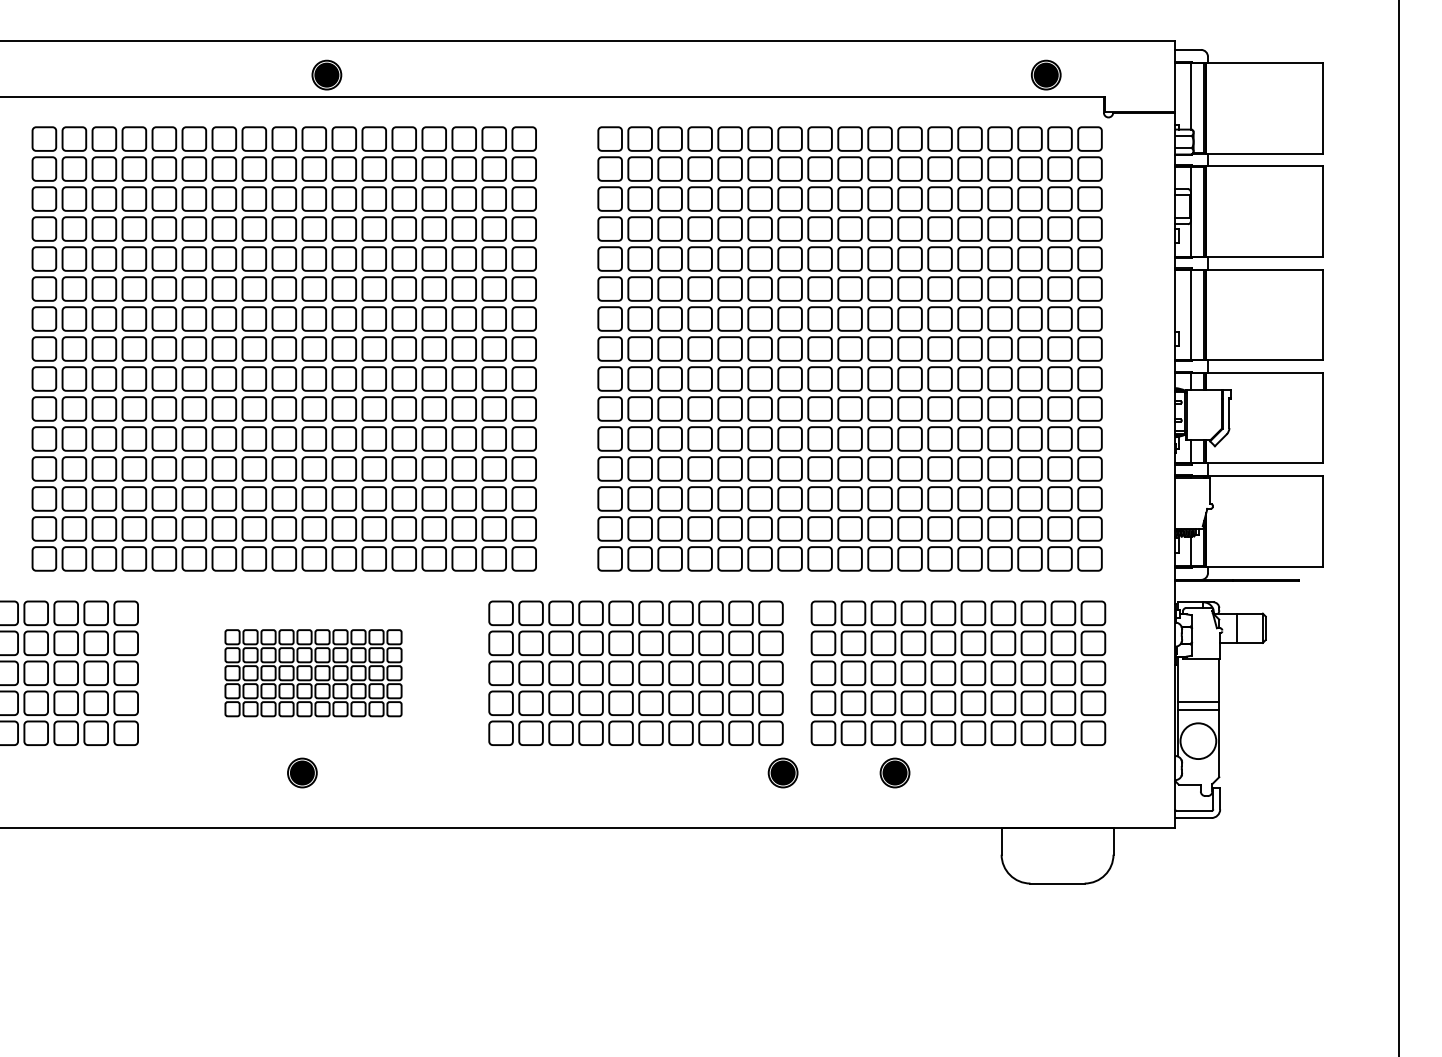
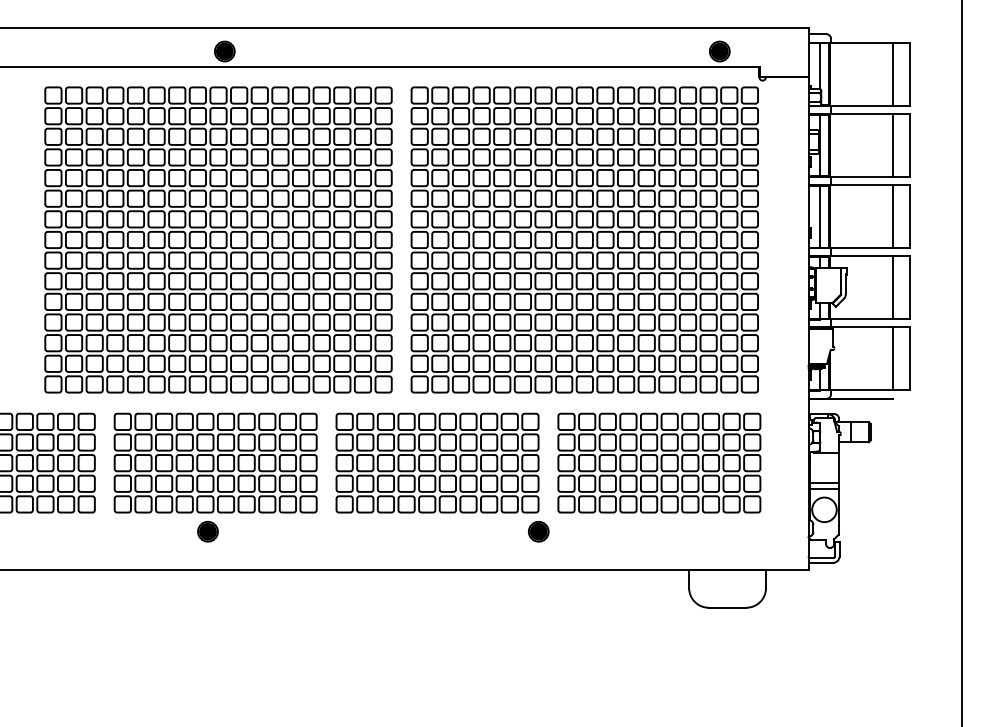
line: (1297, 108) -> (892, 74), added
line: (1297, 211) -> (892, 145), added
line: (1297, 314) -> (892, 216), added
part: (284, 348) -> (218, 239), moved
line: (1297, 418) -> (892, 287), added
line: (1297, 521) -> (892, 358), added
part: (313, 672) -> (215, 462), size x1.67
part: (894, 772) -> (615, 531), removed

